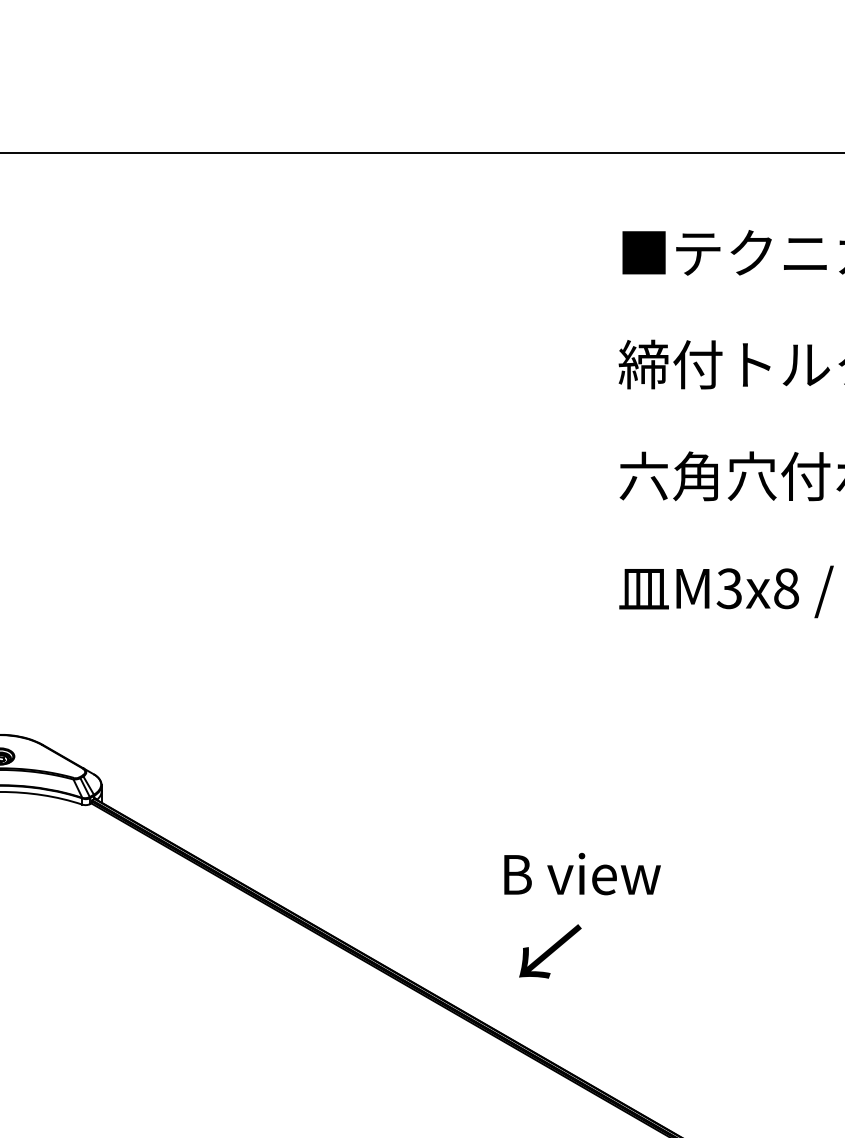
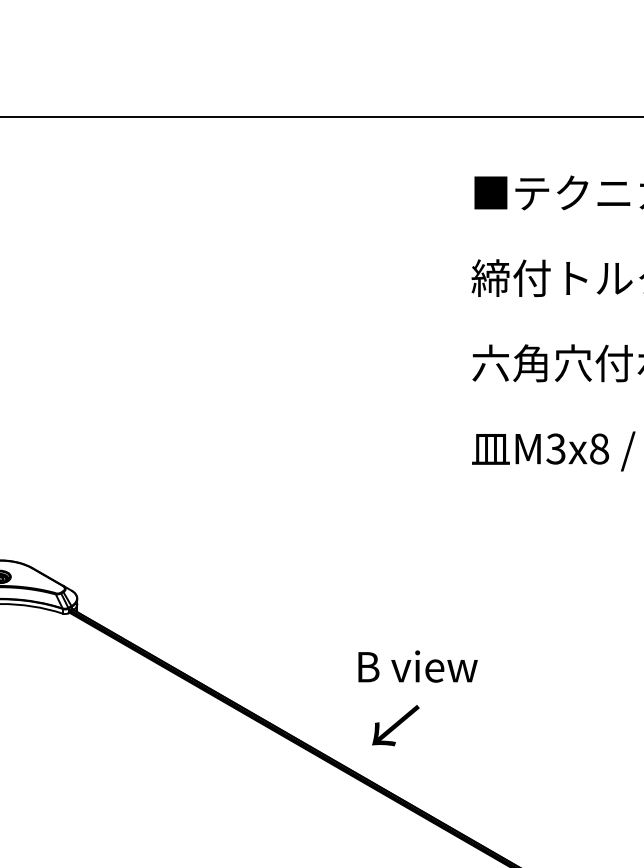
text: (582, 874) -> (418, 666), moved
text: (550, 951) -> (395, 725), moved

